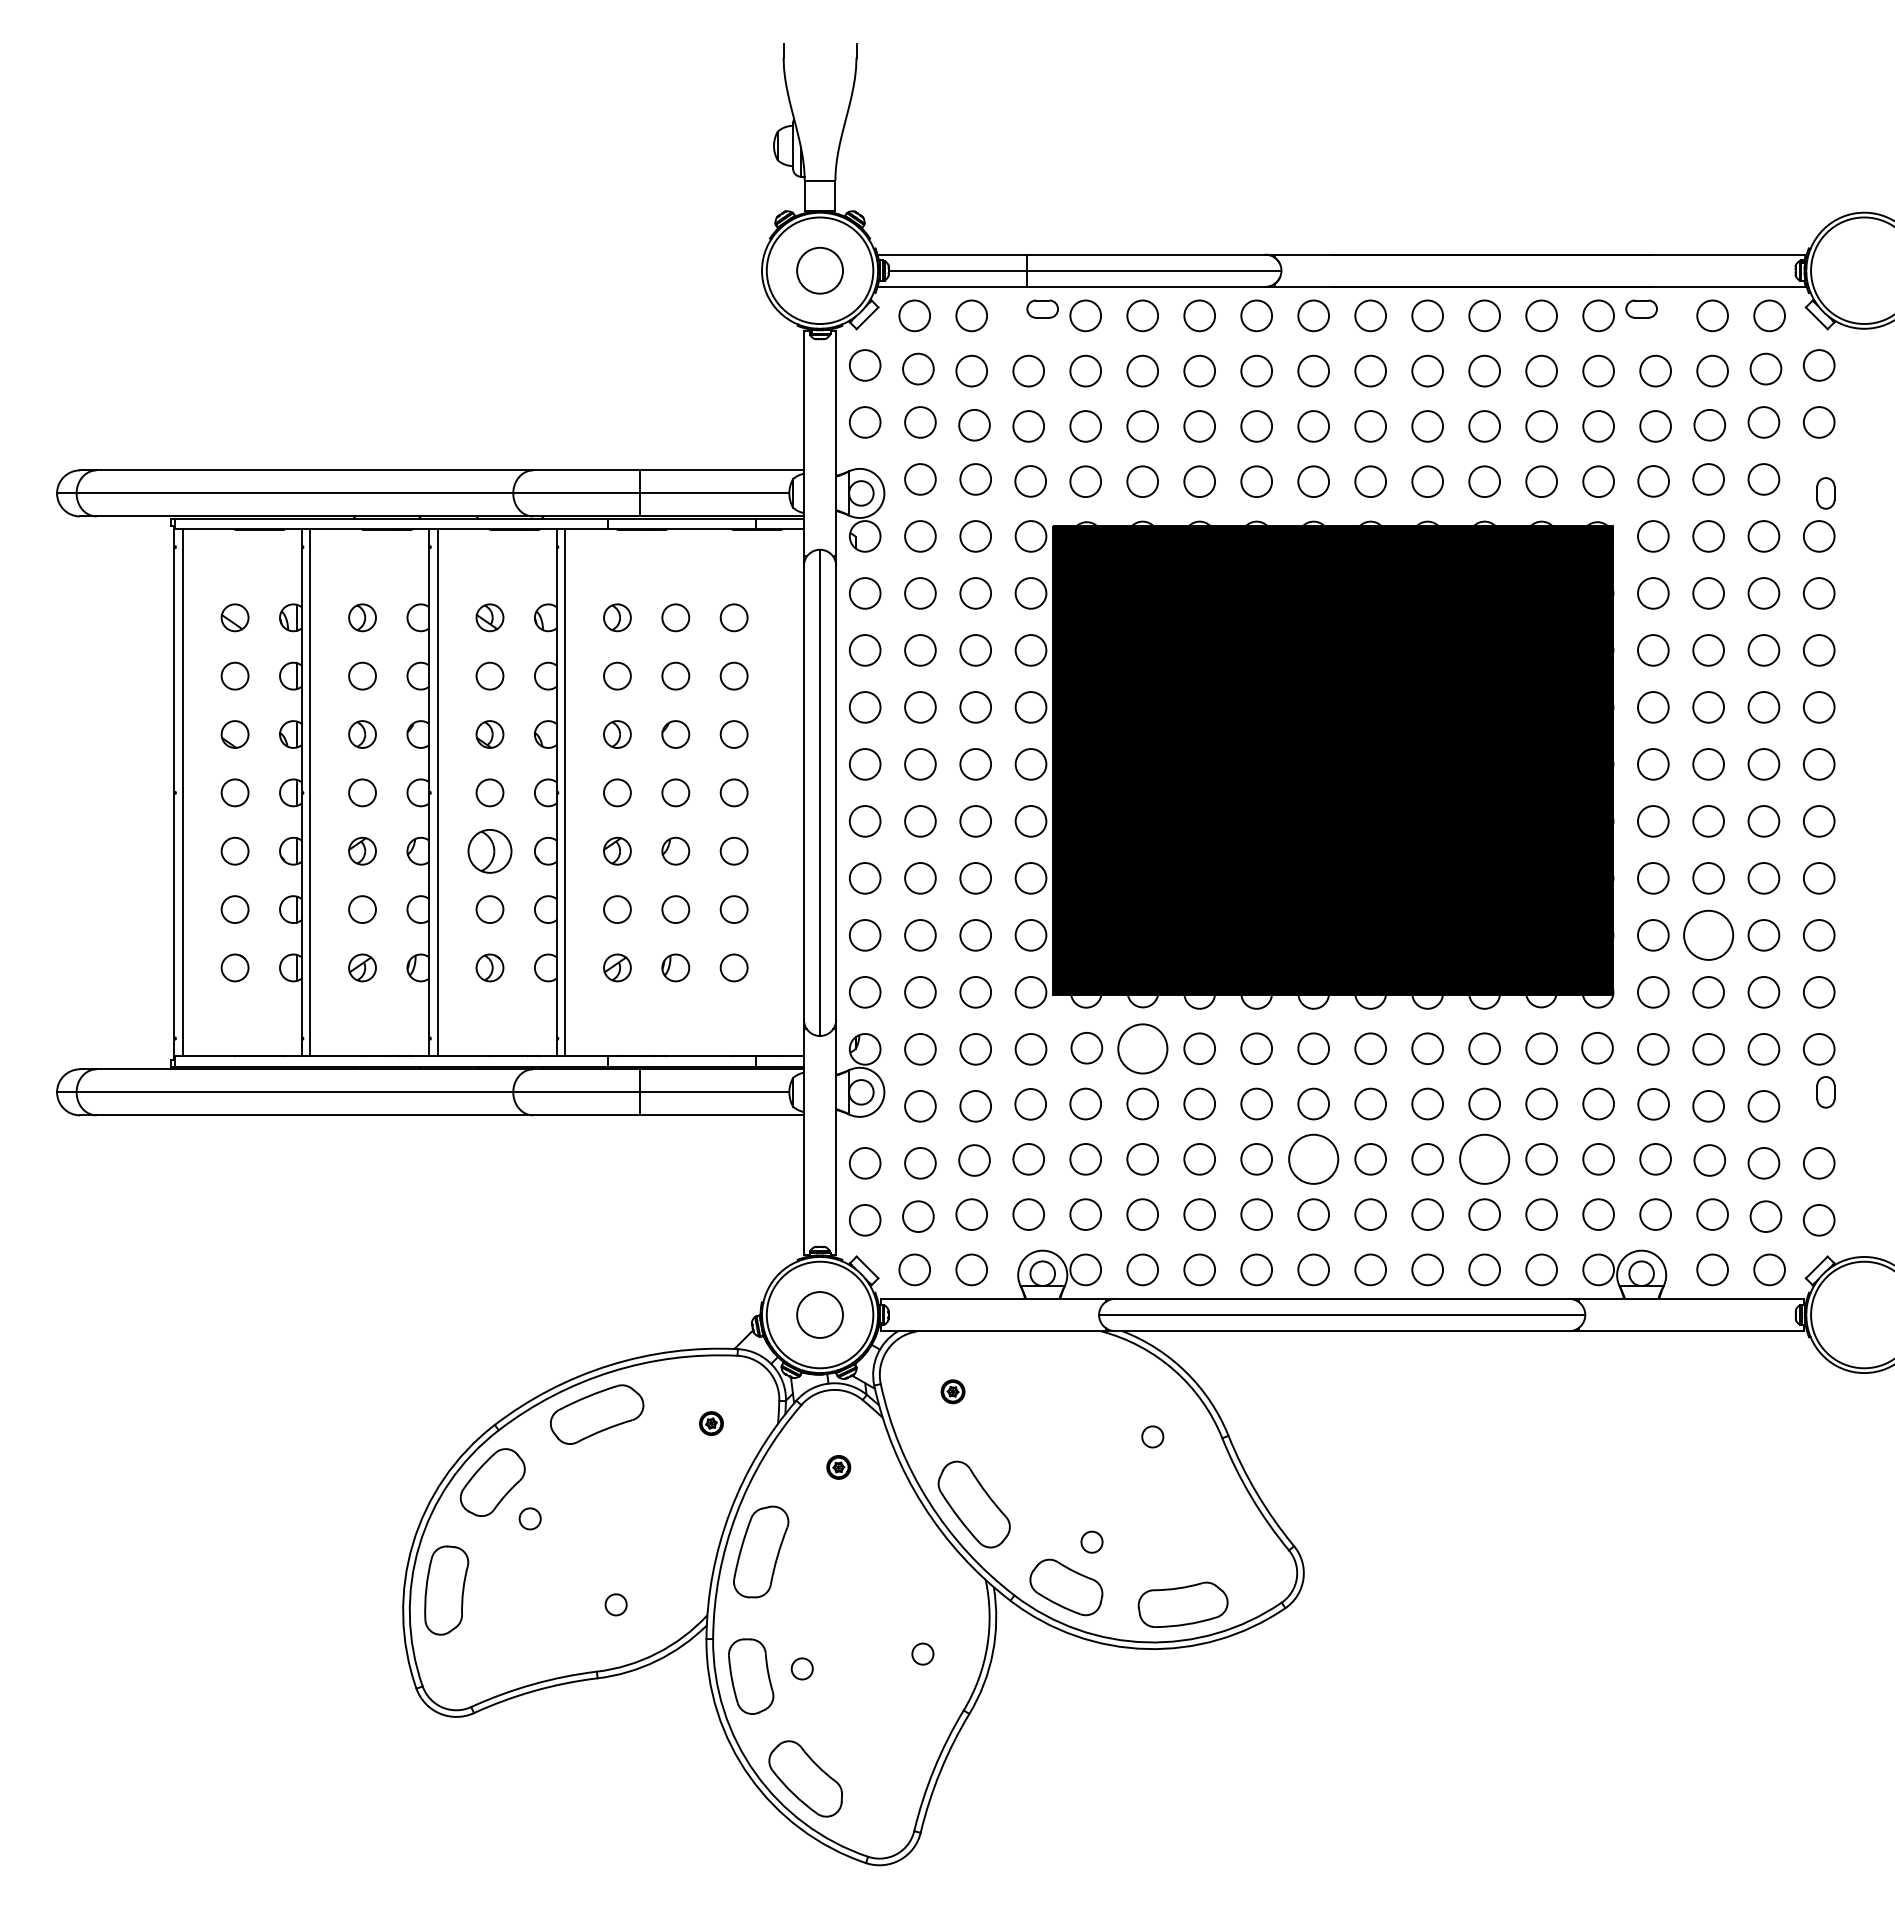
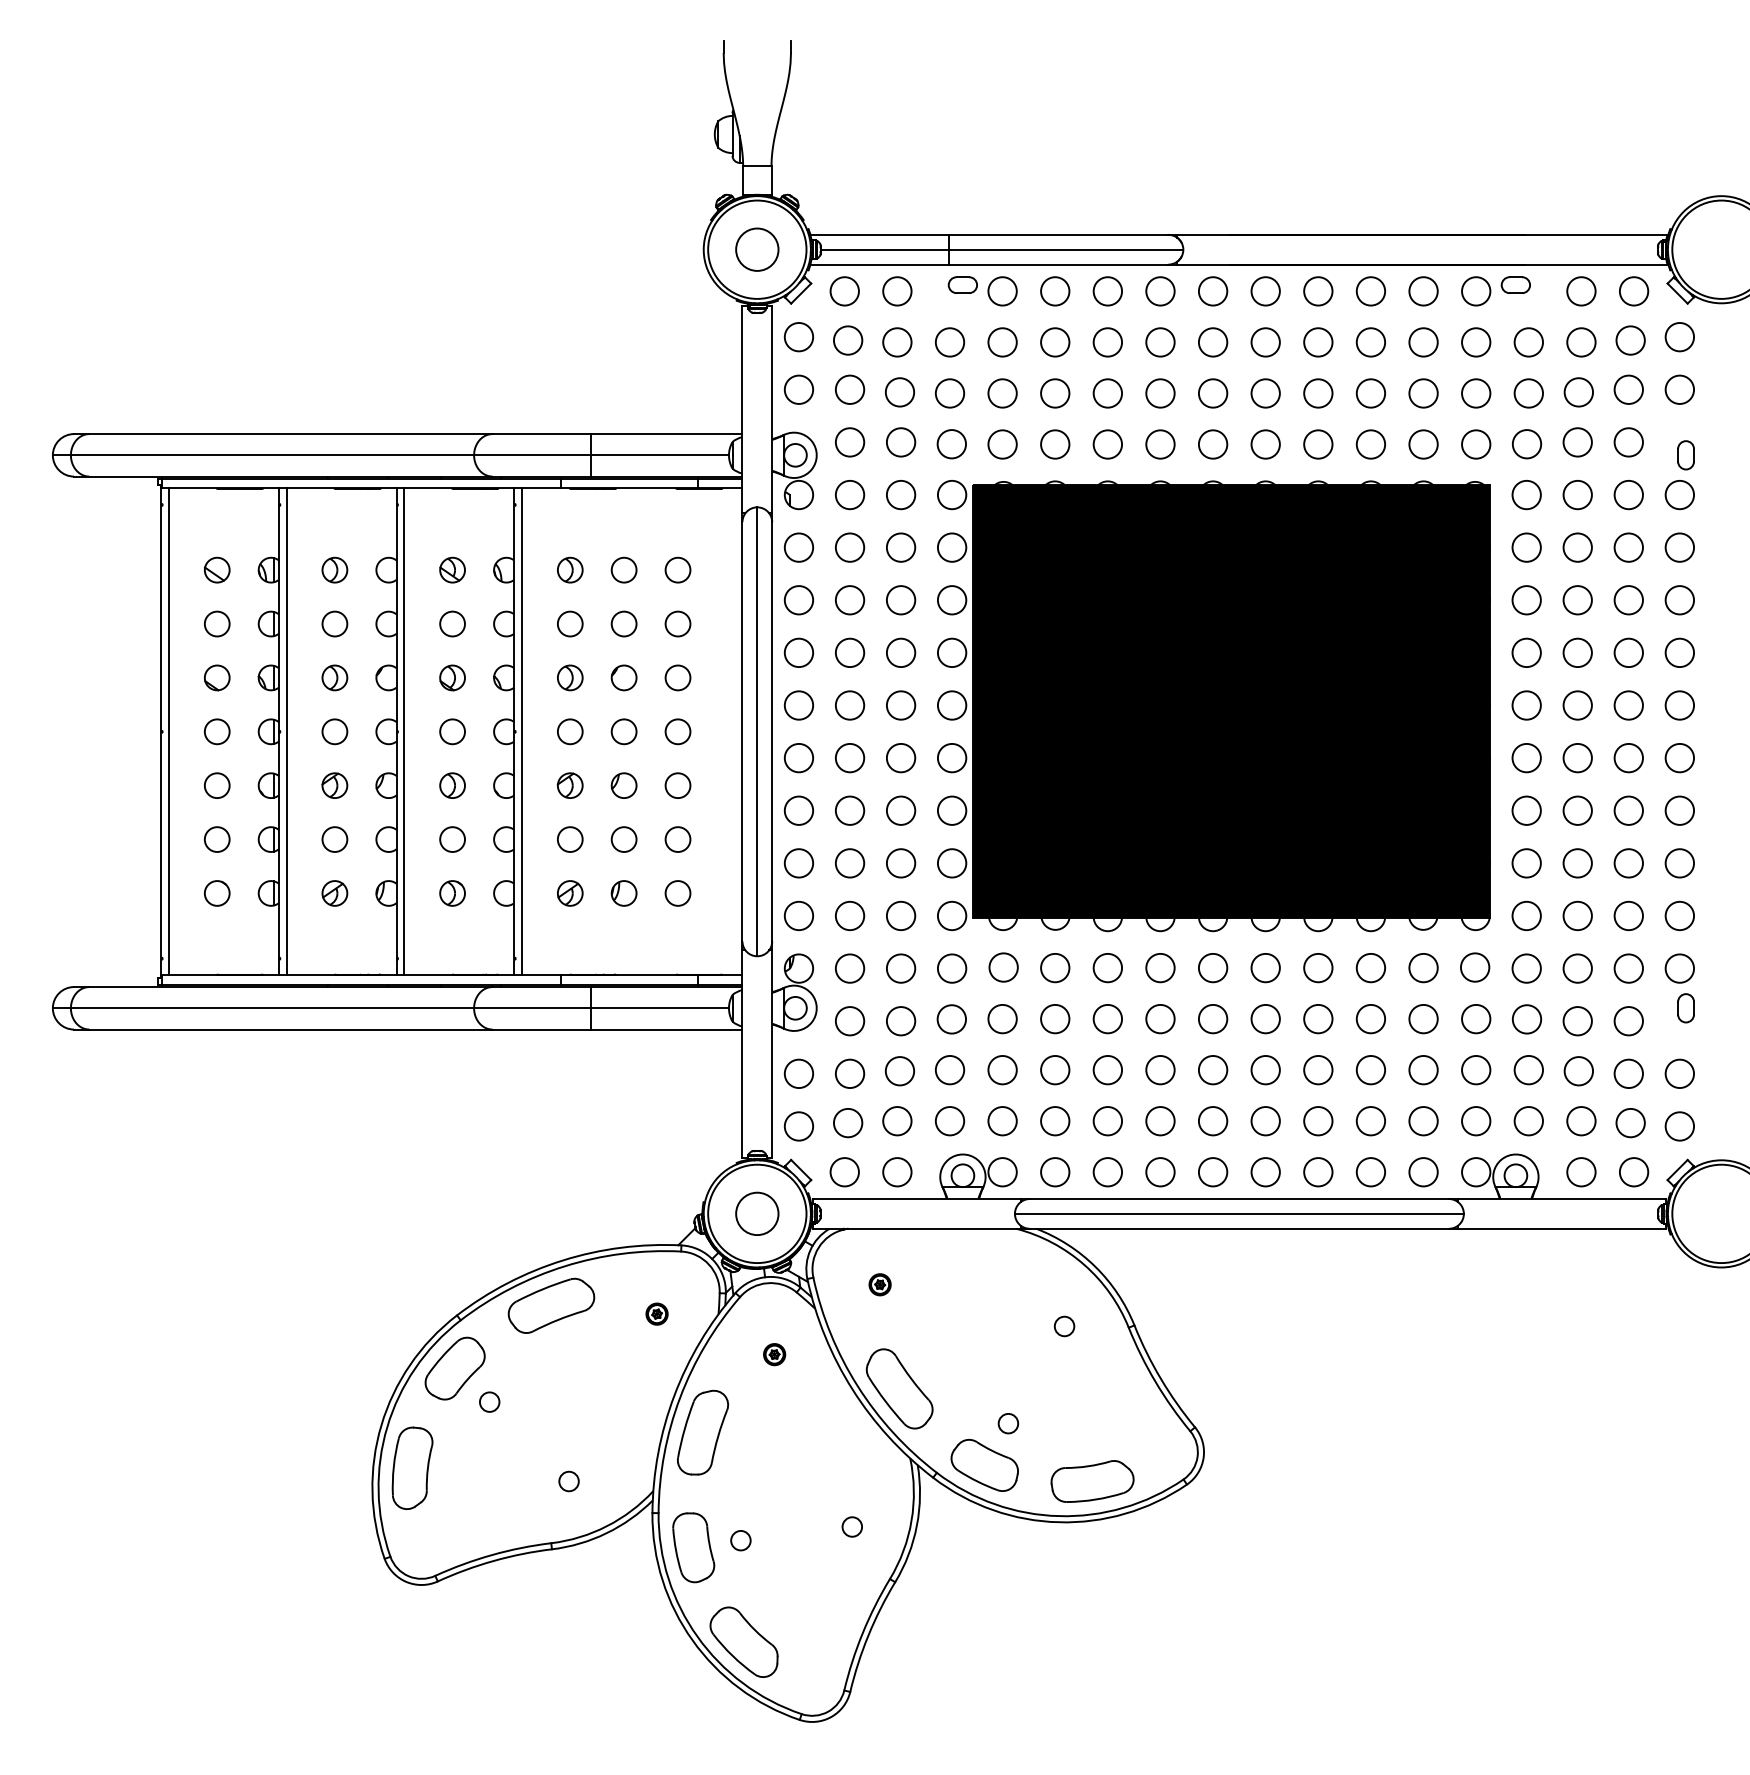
part: (489, 850) -> (452, 785), size x0.62
circle: (1708, 935) -> (1577, 863), size x0.62
circle: (1142, 1048) -> (1055, 967), size x0.62
circle: (1313, 1158) -> (1212, 1069), size x0.62
circle: (1484, 1158) -> (1370, 1069), size x0.62

